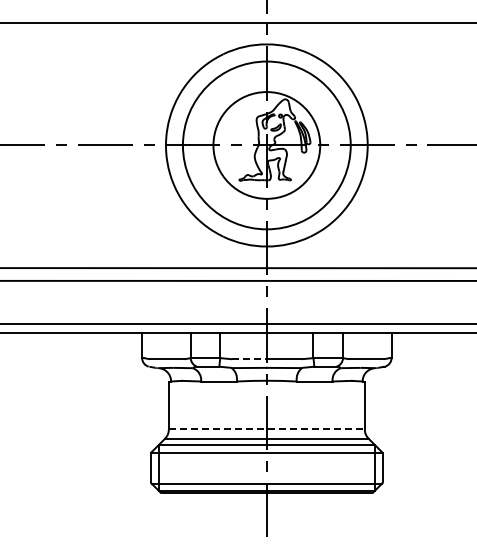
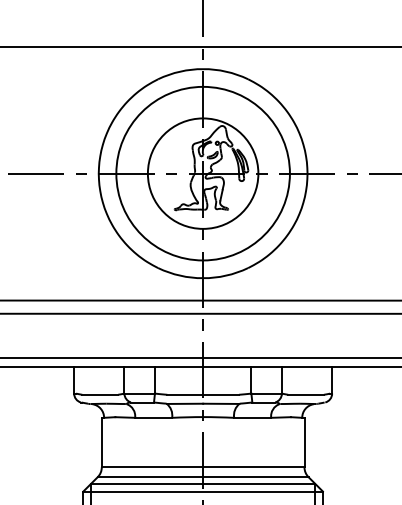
line: (250, 359) -> (186, 395), dashed -> solid
line: (266, 429) -> (202, 467), dashed -> solid

